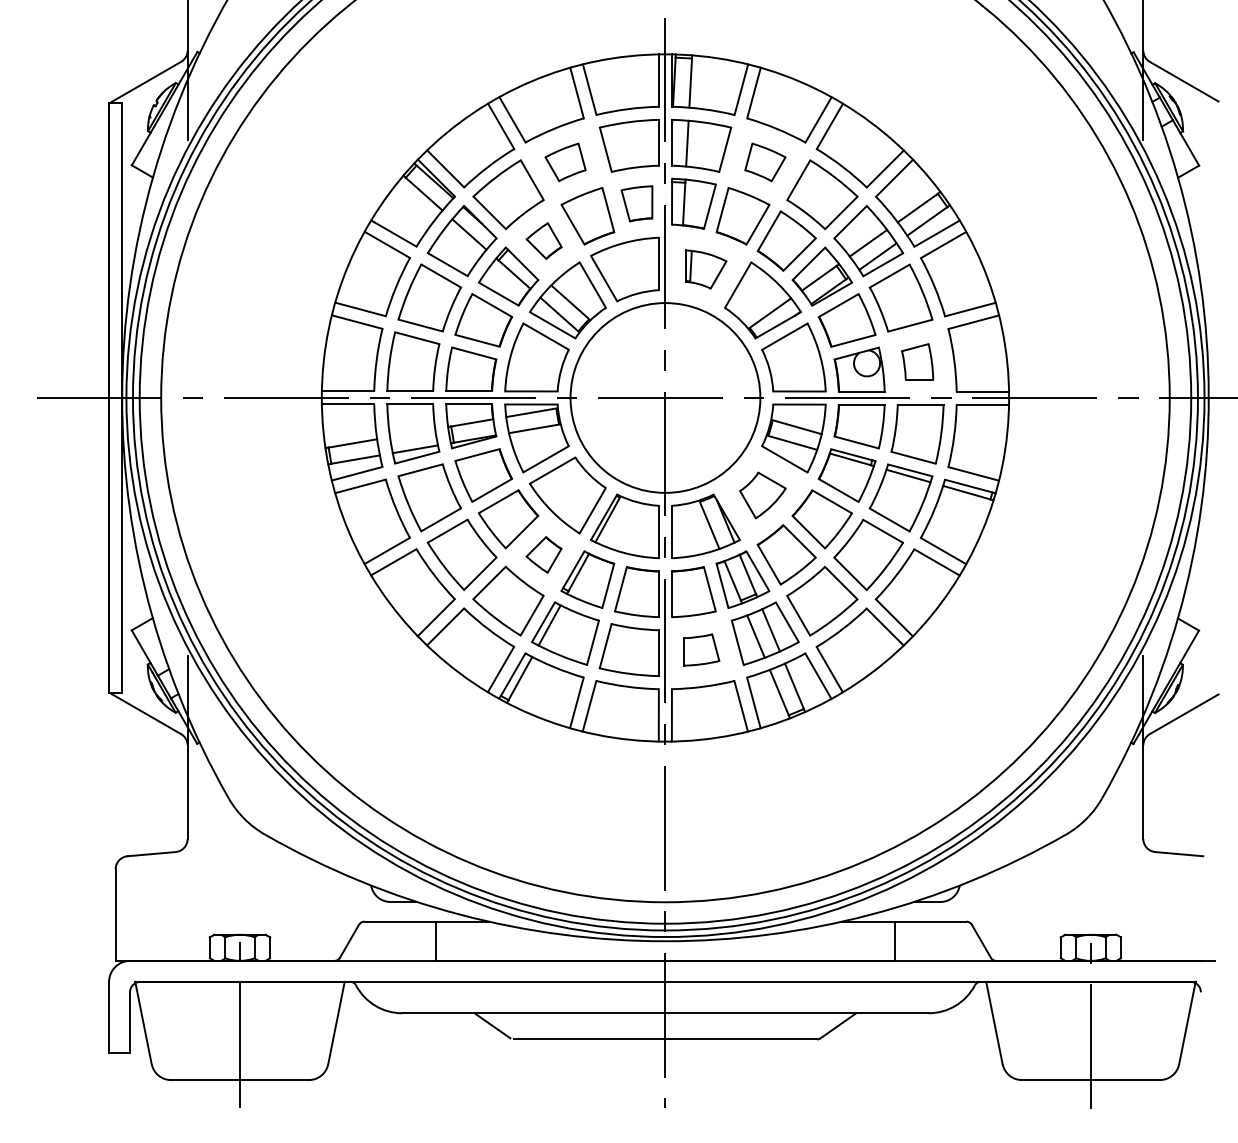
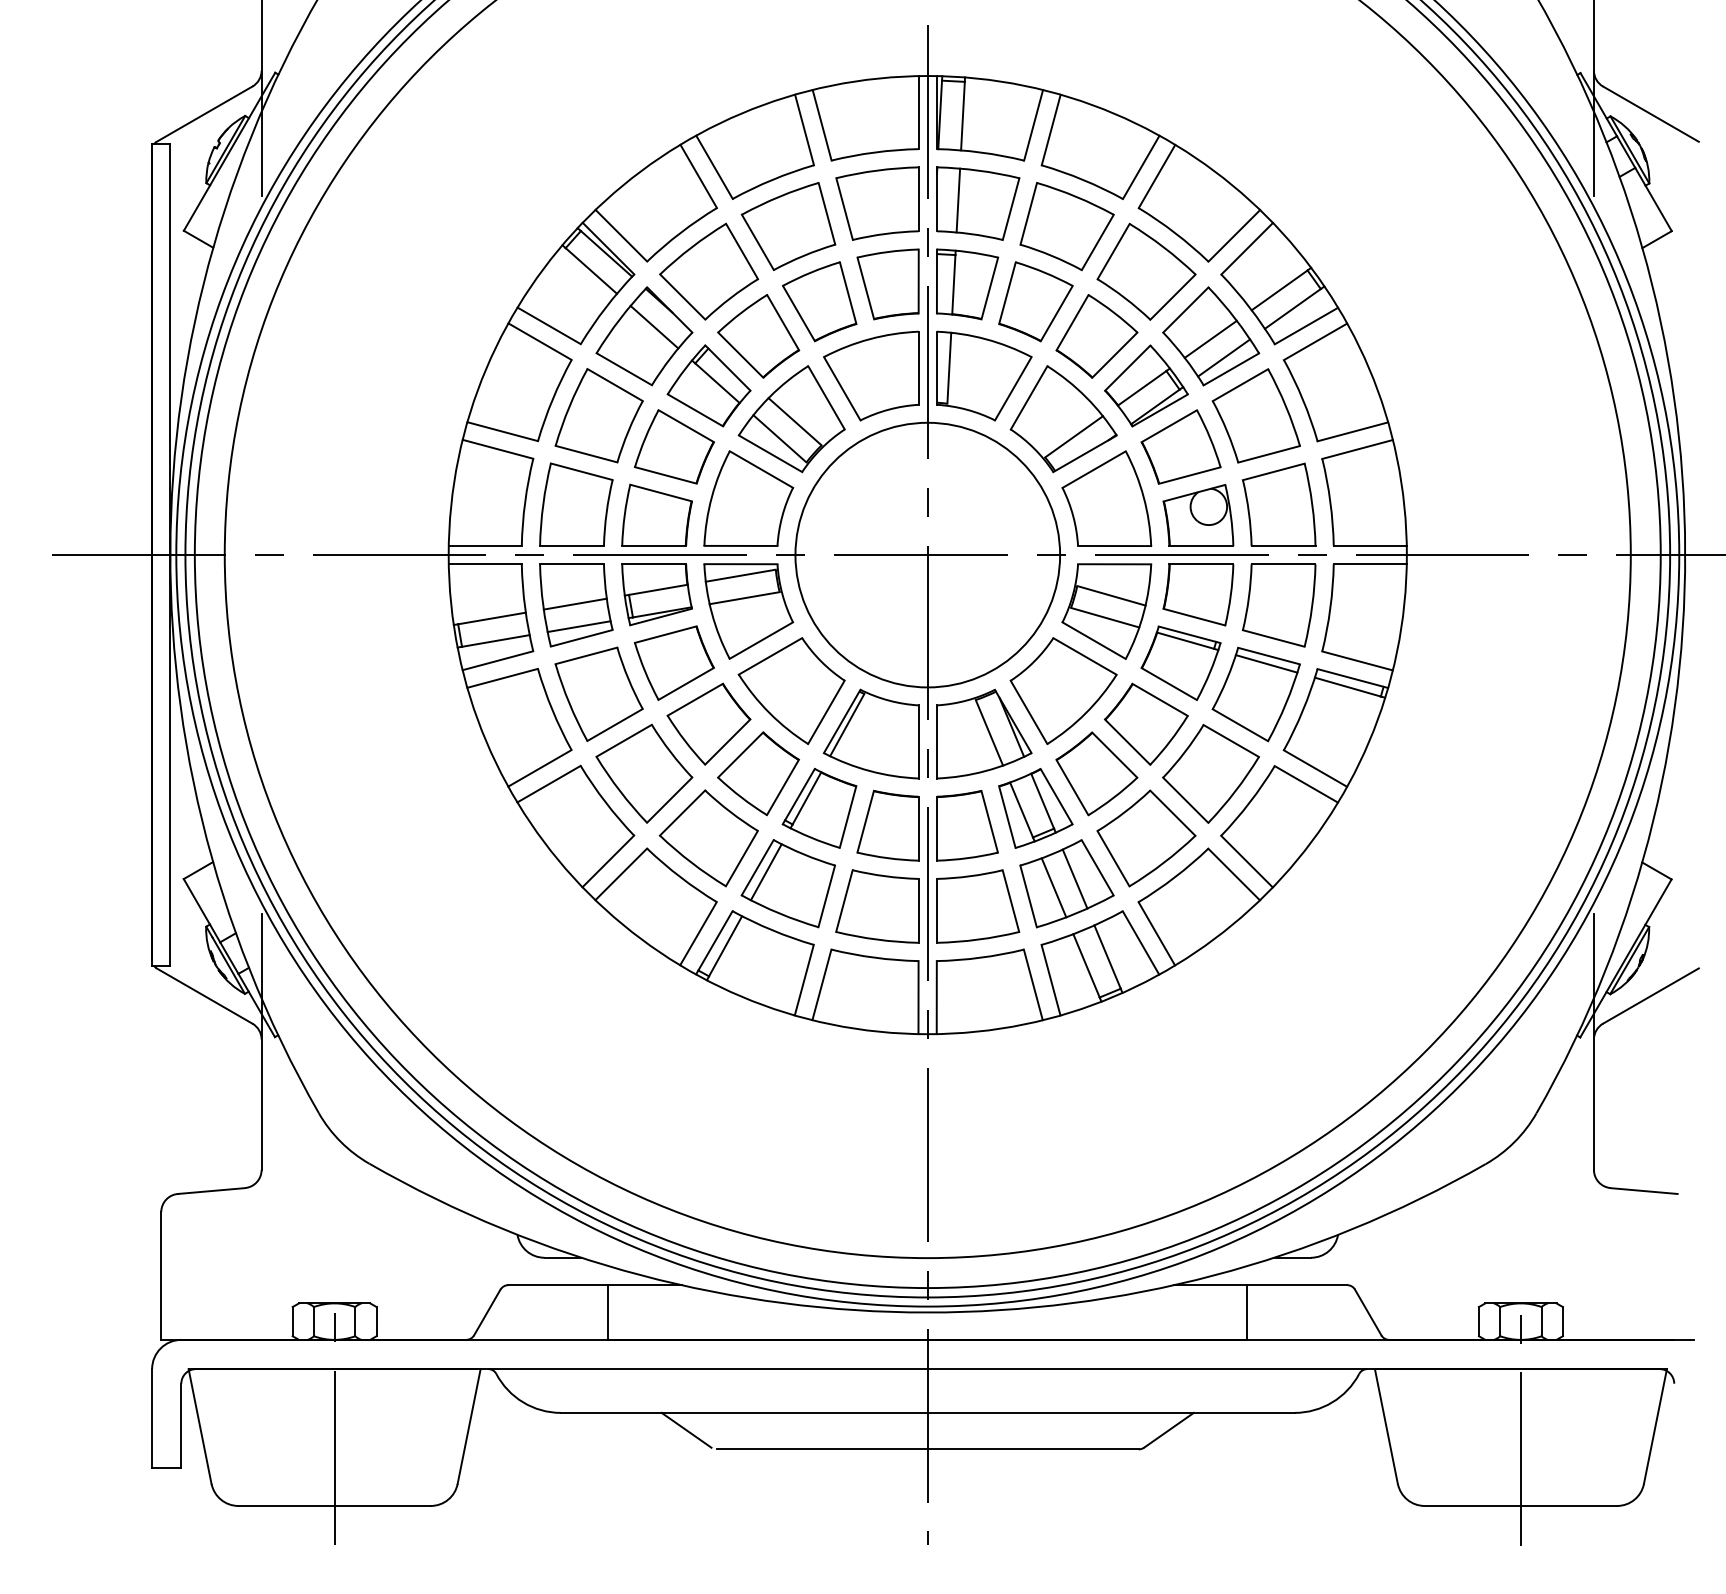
part: (565, 162) -> (788, 226), size x1.67
part: (764, 162) -> (1066, 226), size x1.67
part: (636, 203) -> (887, 284), size x1.43
part: (544, 241) -> (758, 336), size x1.67
part: (706, 269) -> (984, 375), size x1.67
part: (917, 361) -> (1279, 504), size x1.67
line: (412, 432) -> (574, 603), added
part: (762, 495) -> (1063, 690), size x1.67
part: (544, 554) -> (758, 773), size x1.67
part: (701, 650) -> (978, 906), size x1.67

